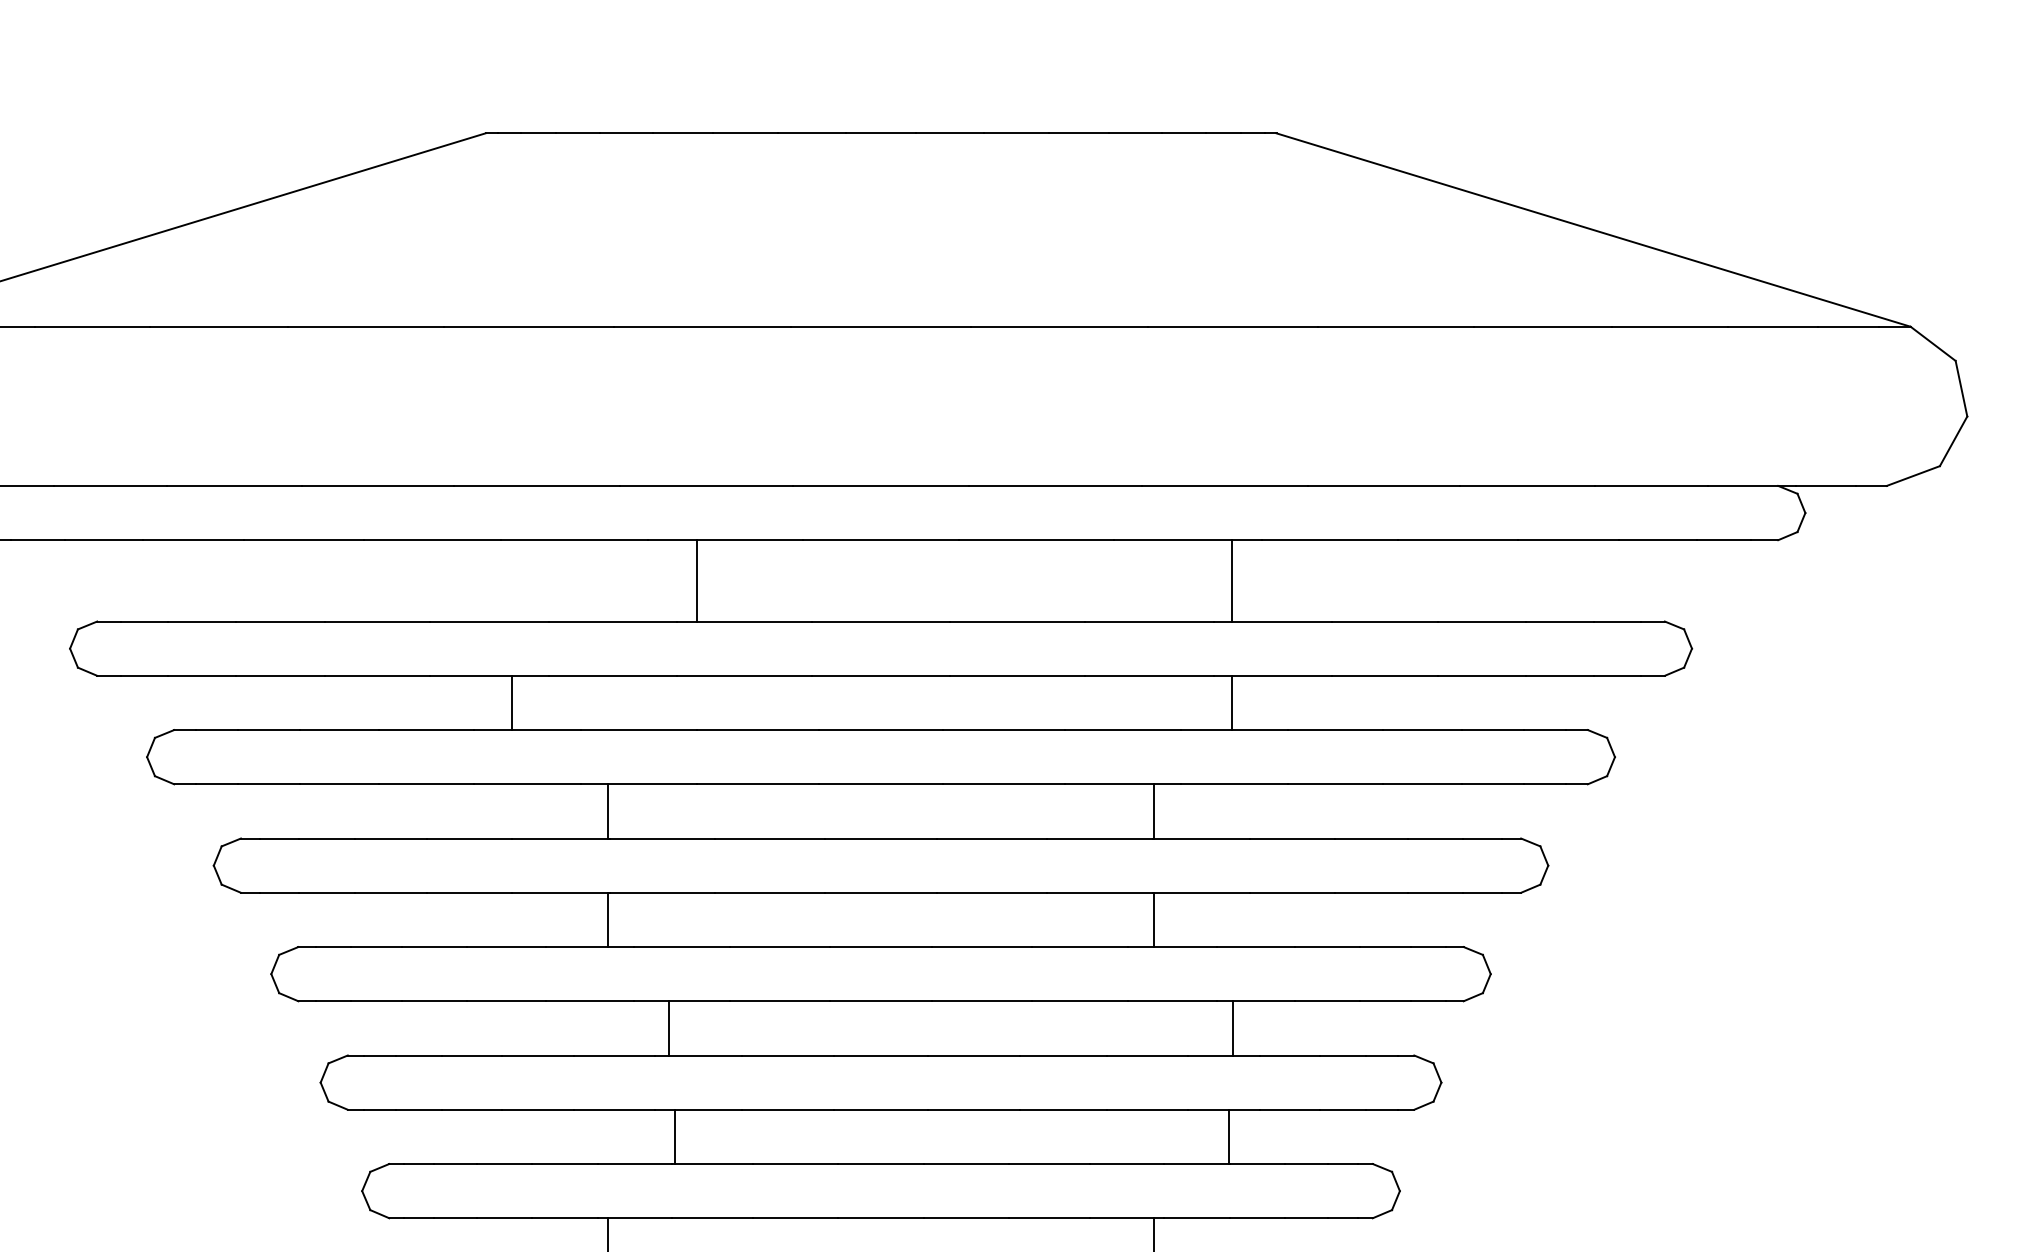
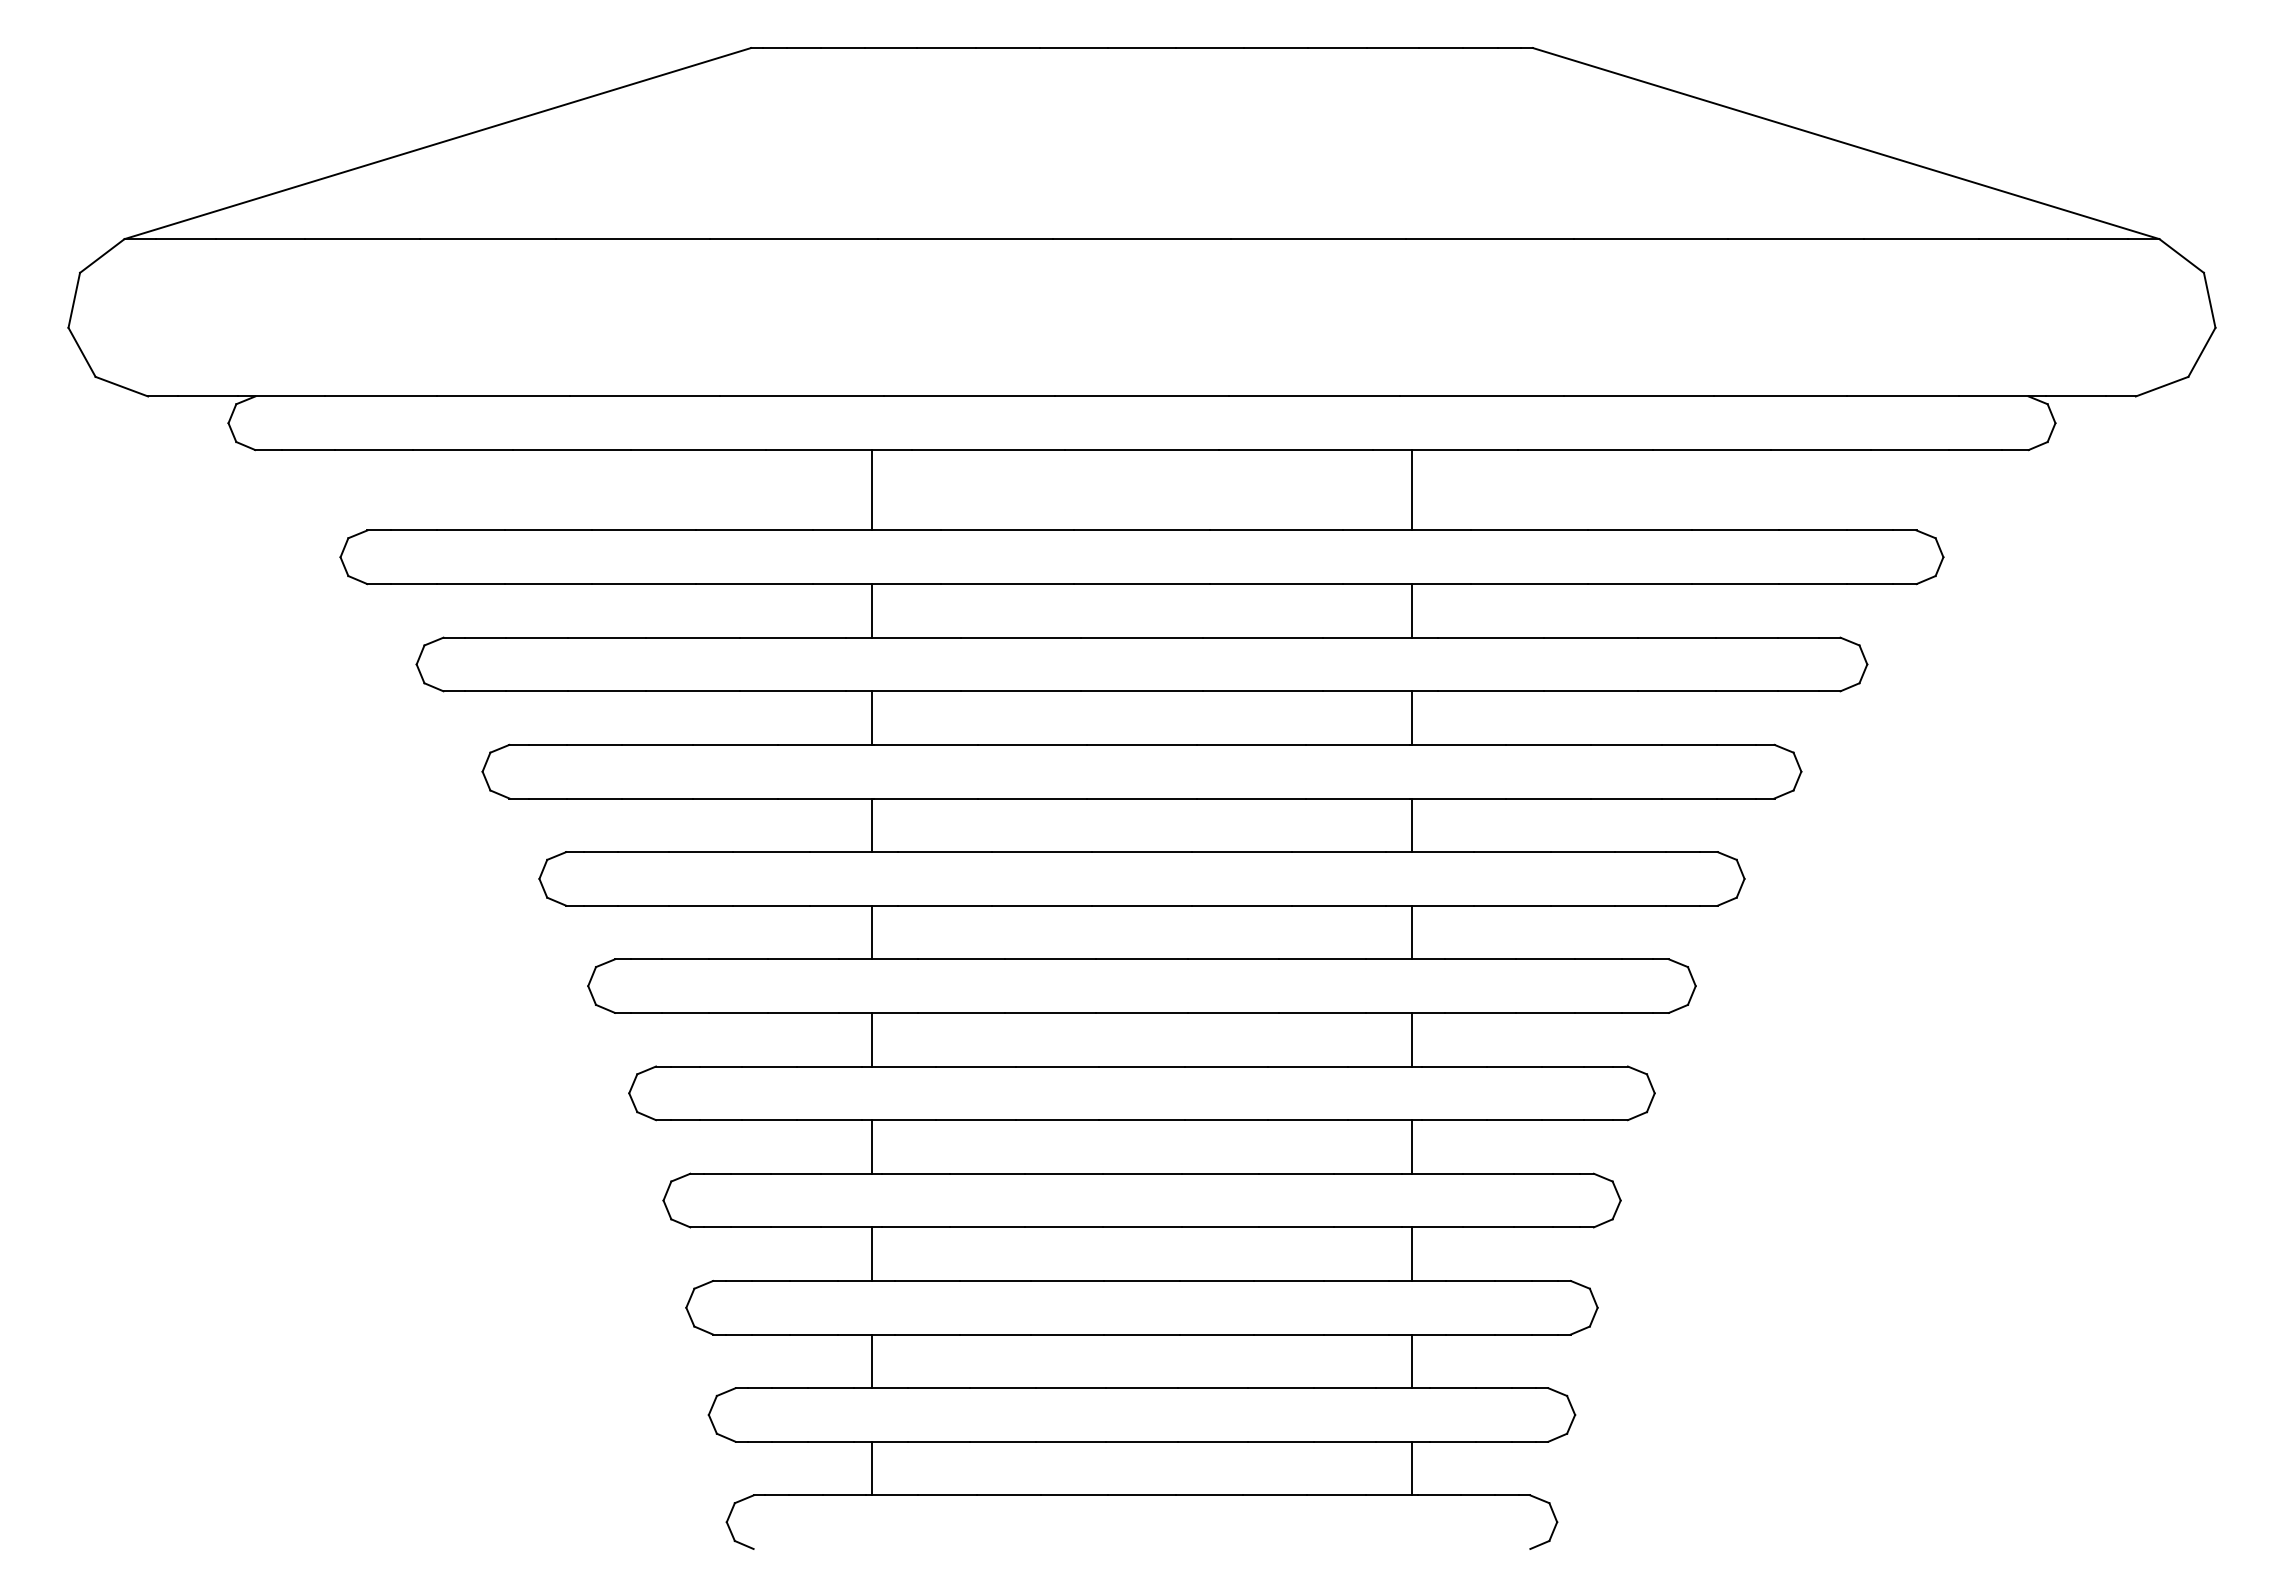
line: (696, 581) -> (871, 490), moved
line: (1232, 581) -> (1412, 490), moved
line: (511, 702) -> (871, 610), moved
line: (1232, 702) -> (1412, 610), moved
line: (669, 1028) -> (871, 932), moved
line: (1233, 1028) -> (1412, 932), moved
line: (675, 1136) -> (871, 1039), moved
line: (1229, 1136) -> (1412, 1039), moved

